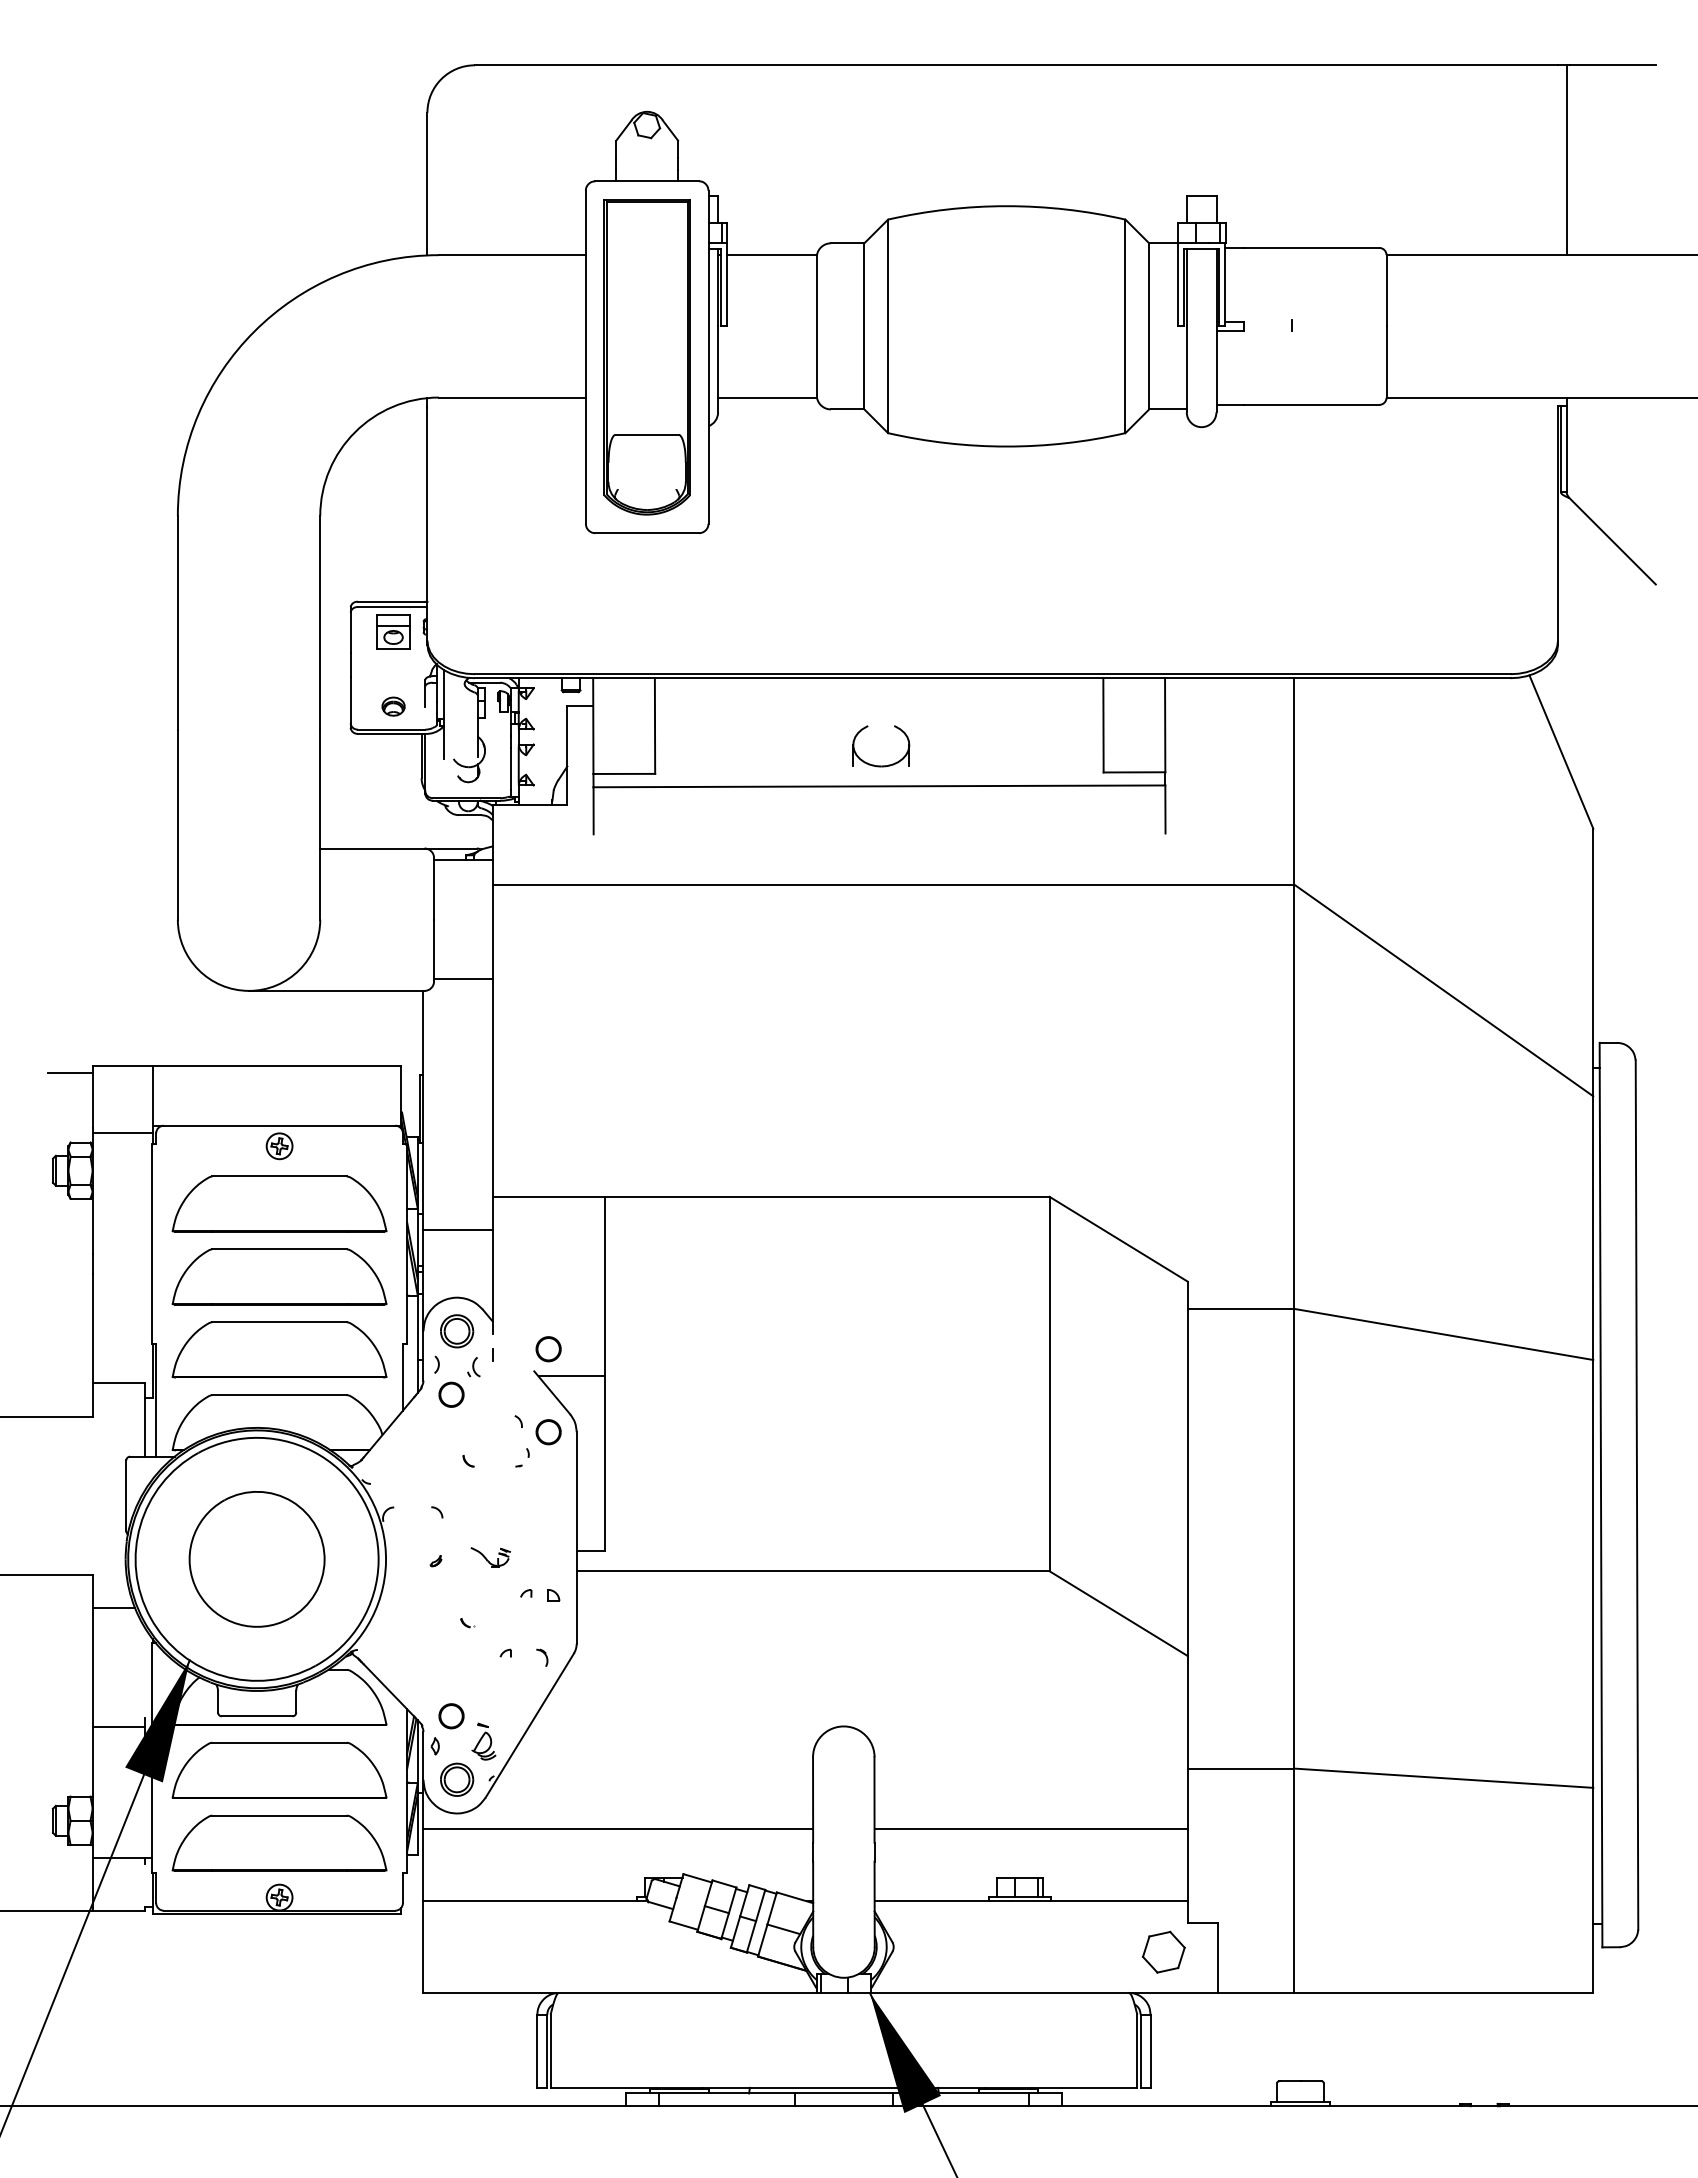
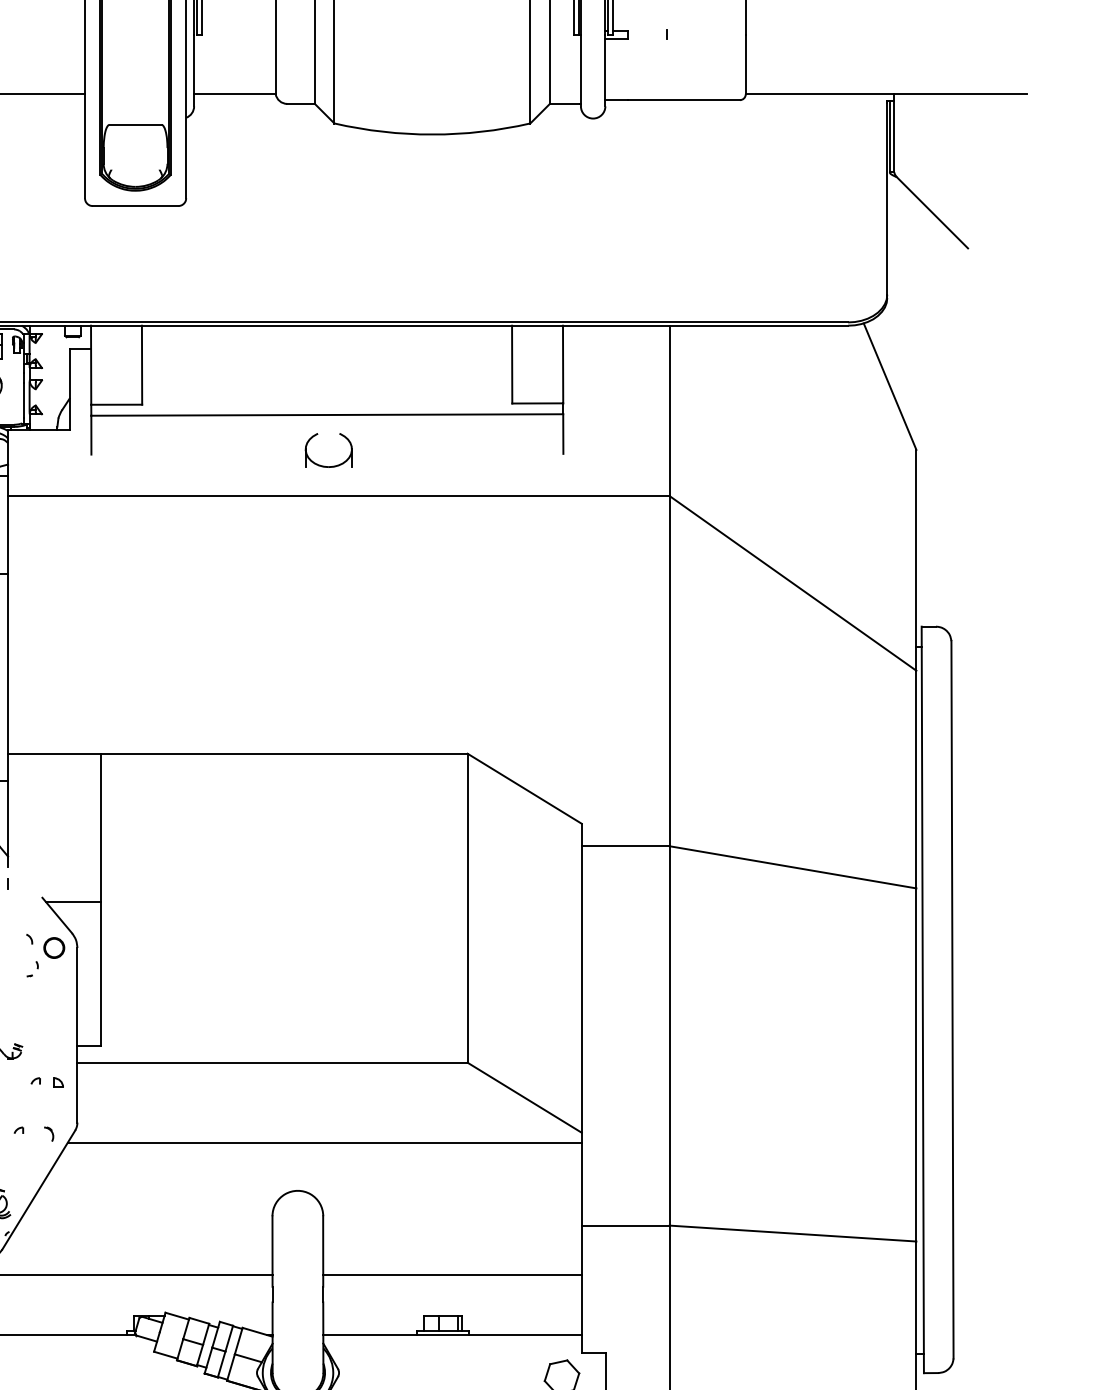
part: (881, 765) -> (328, 466), moved
part: (548, 1349) -> (54, 879), removed
line: (876, 1668) -> (324, 1143), added

